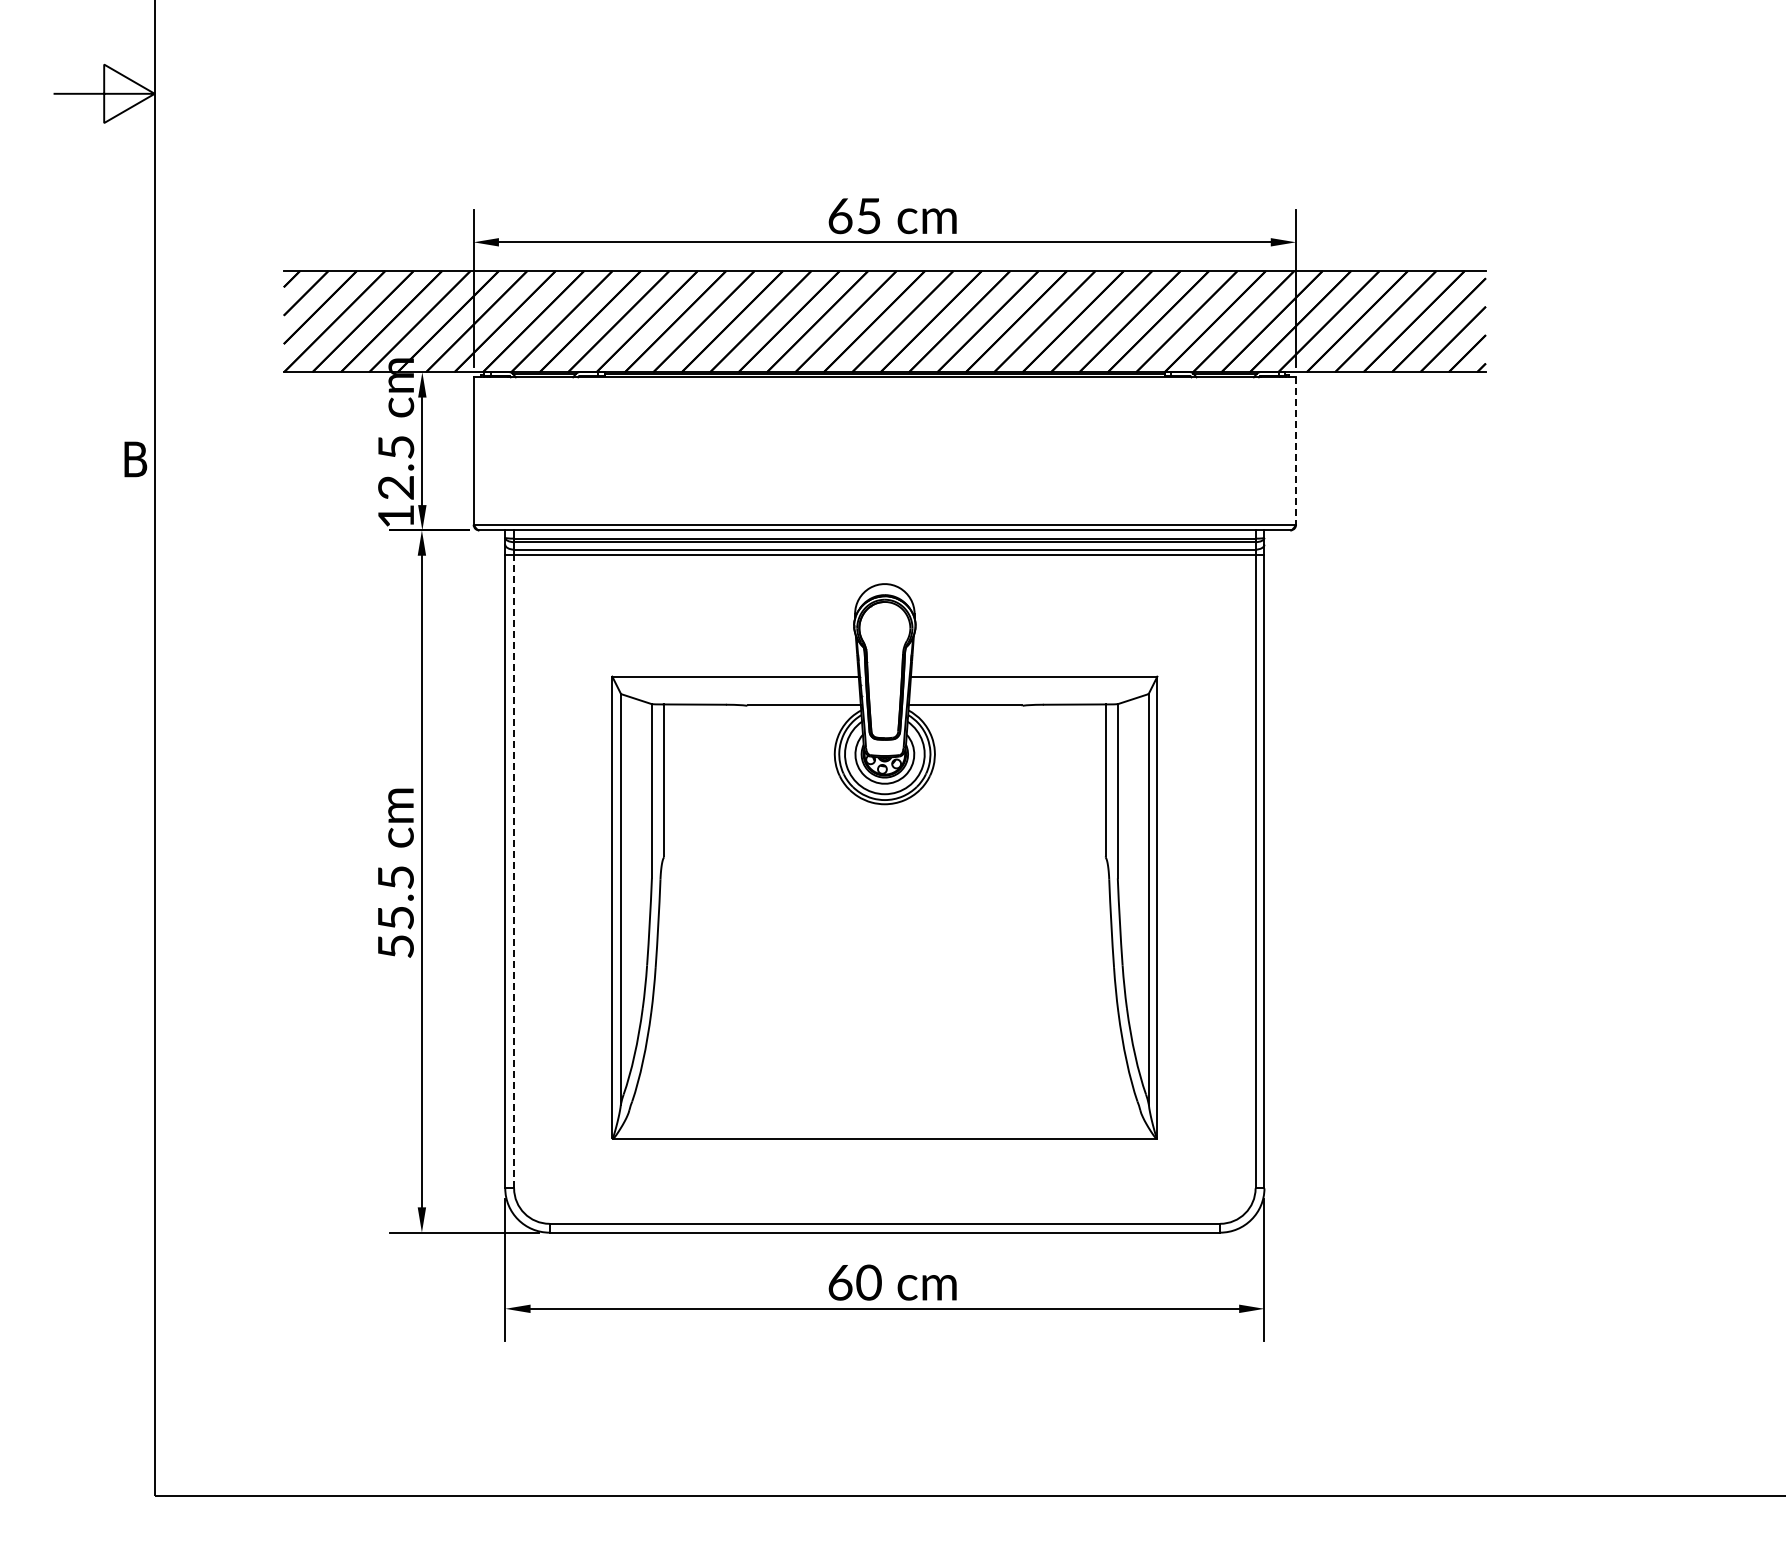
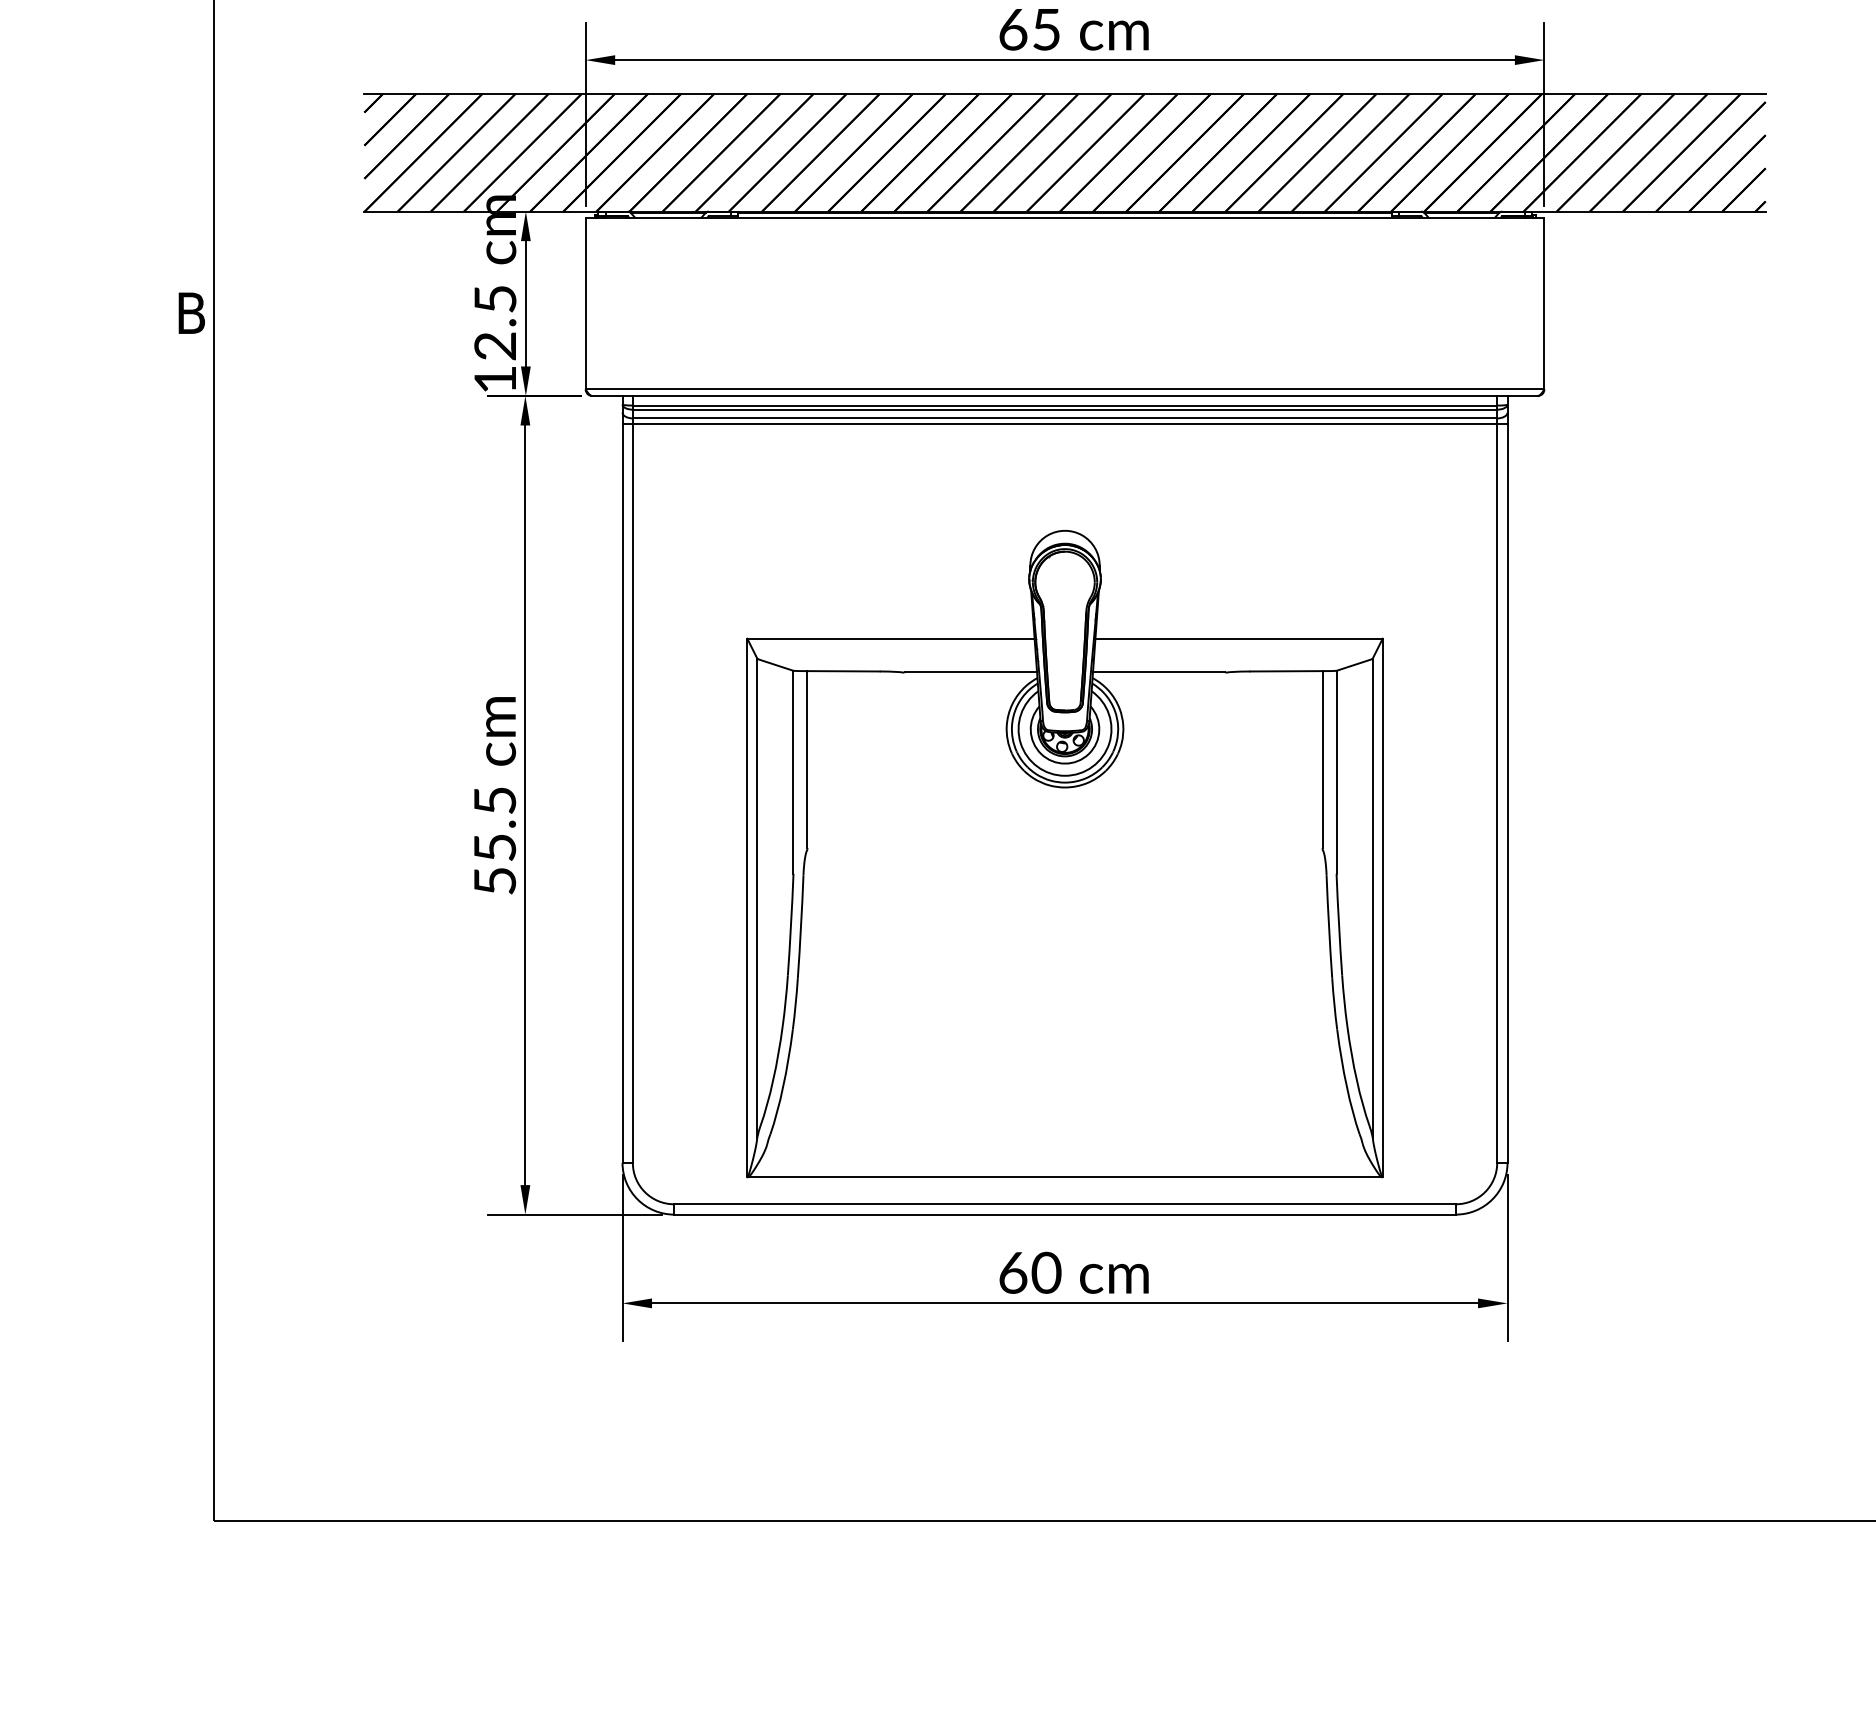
line: (1296, 451) -> (1544, 303), dashed -> solid
part: (884, 861) -> (1064, 854), moved
line: (514, 871) -> (633, 793), dashed -> solid

